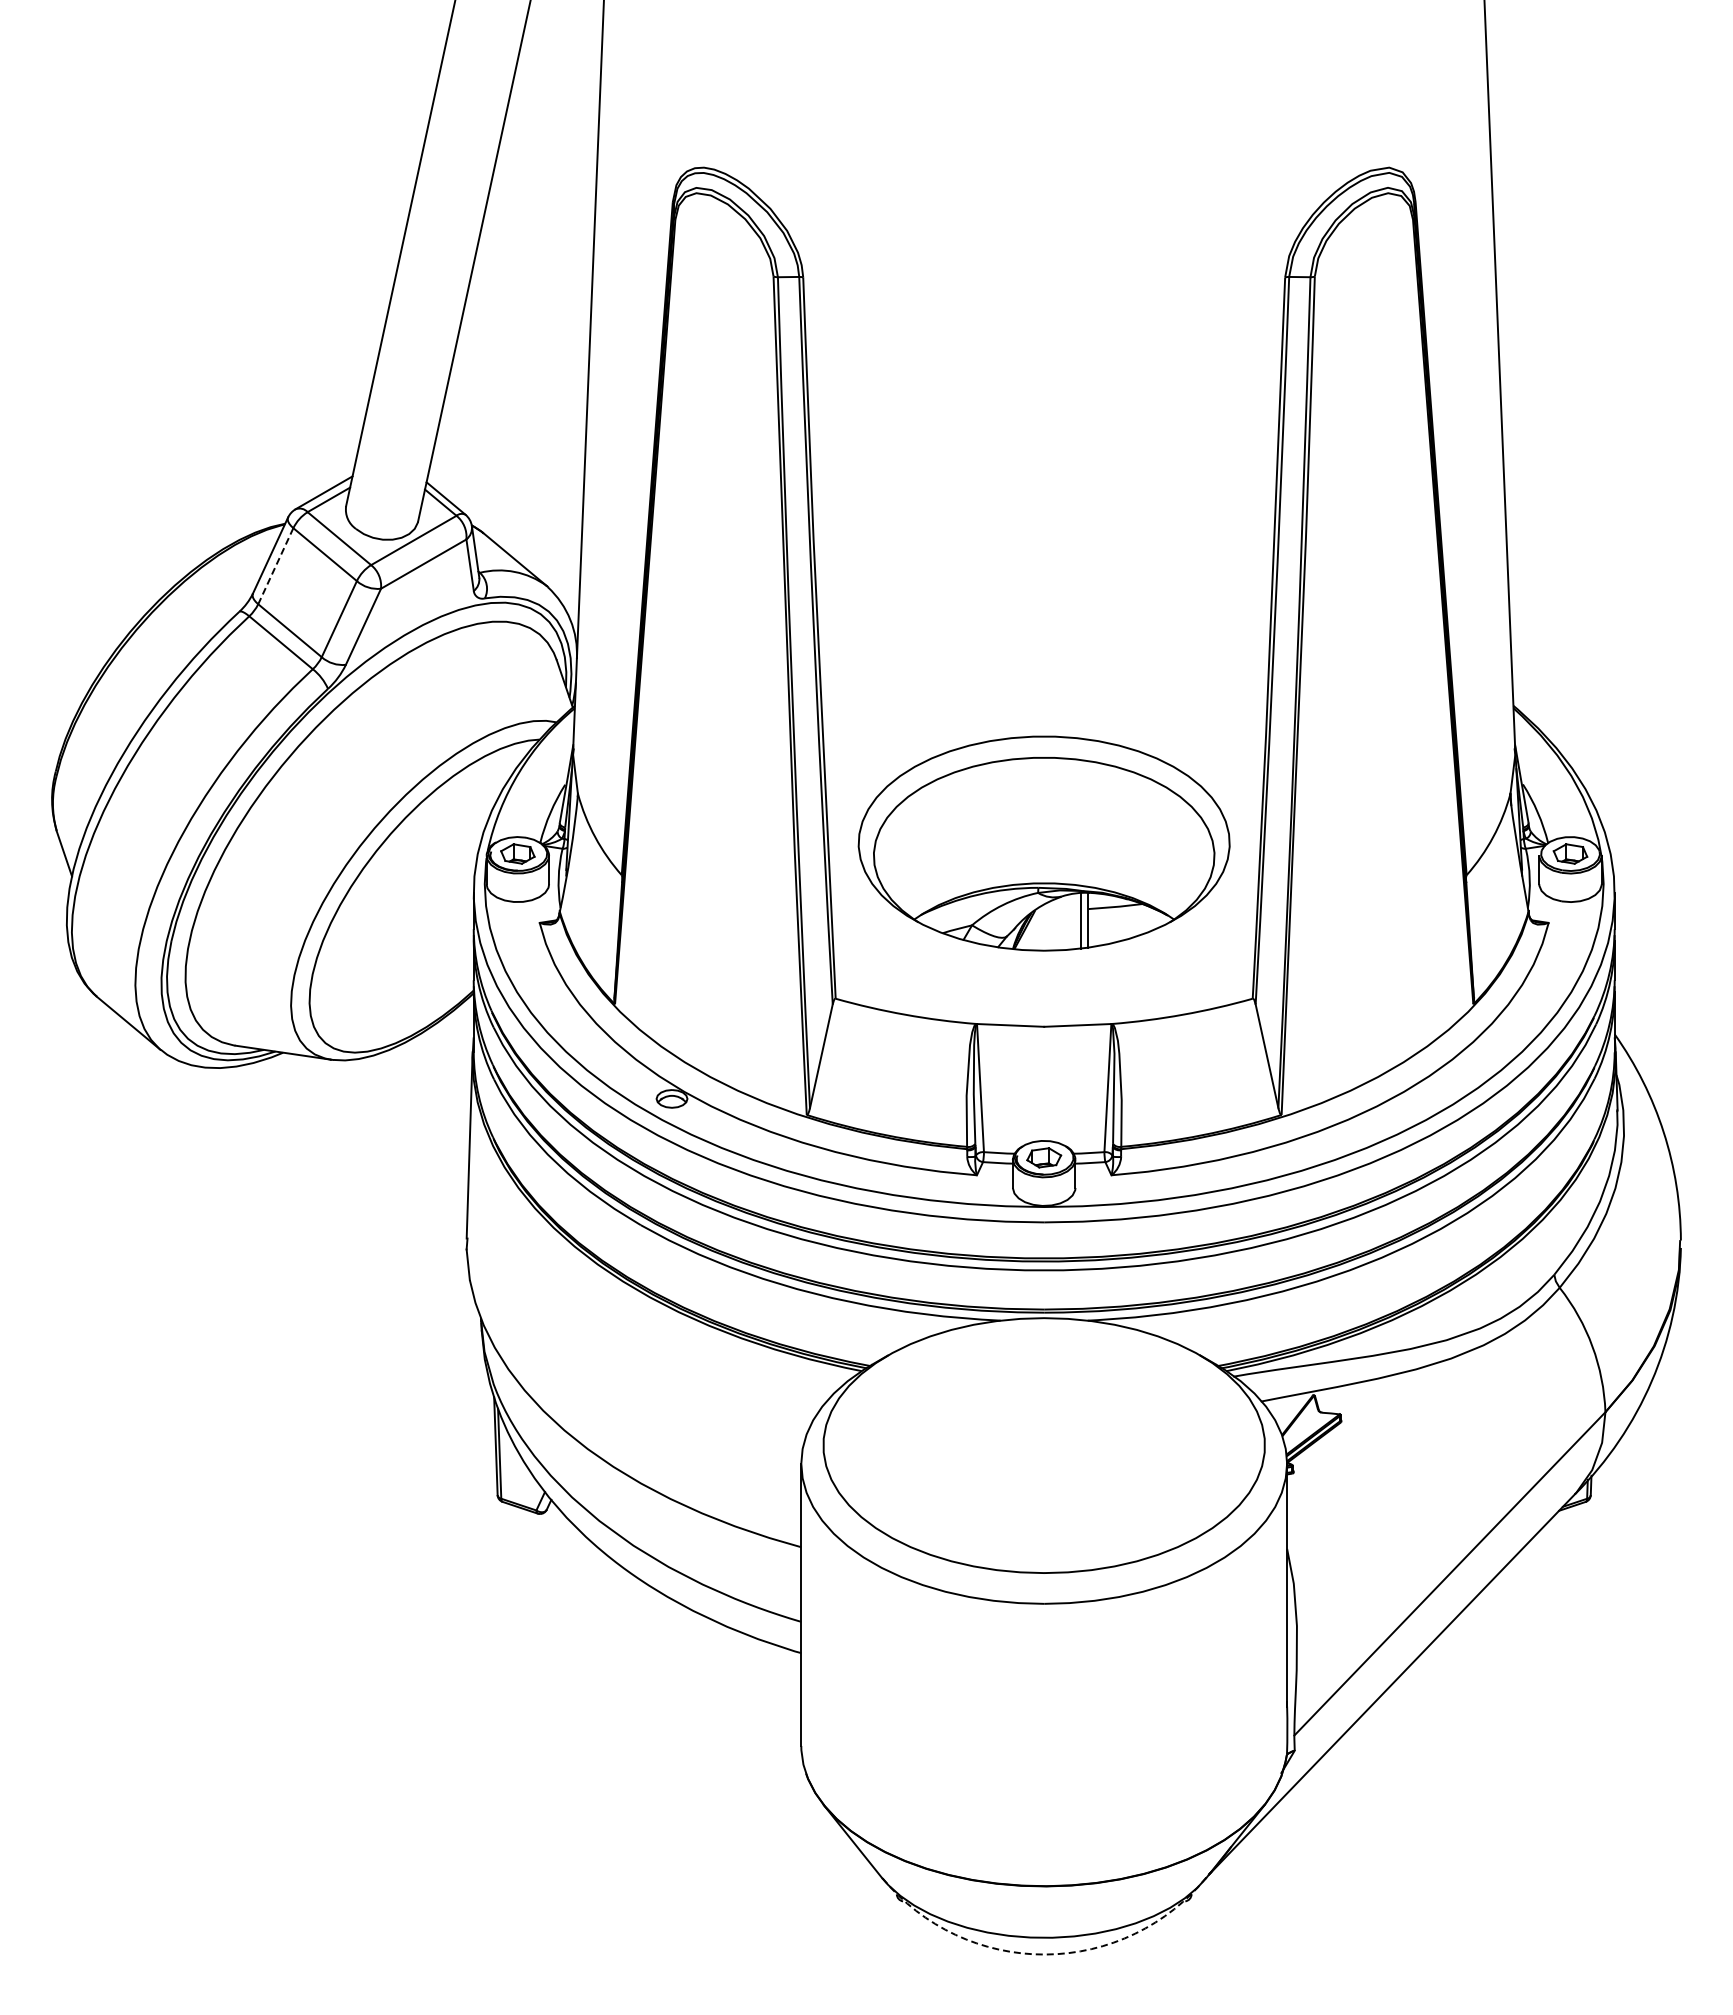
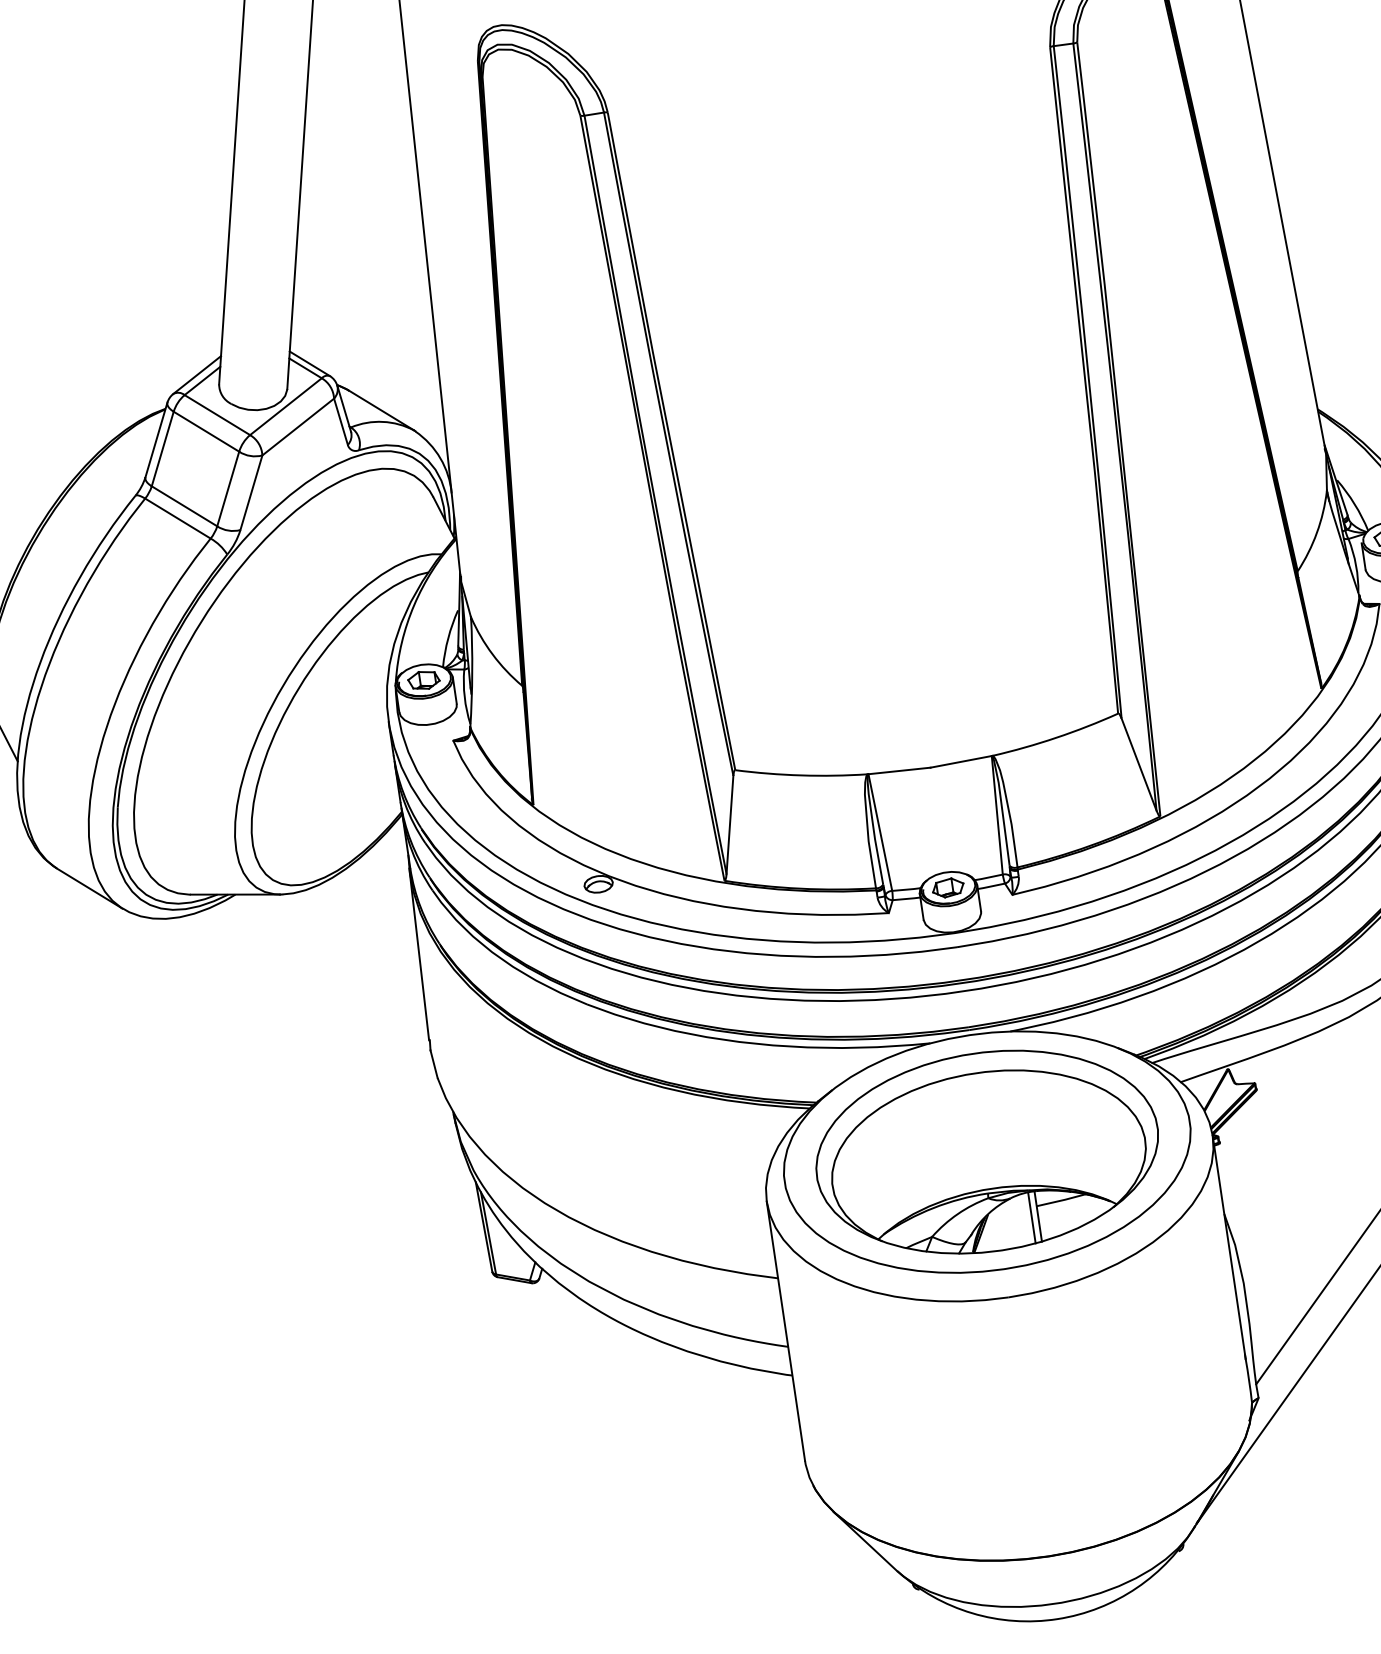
line: (275, 566) -> (162, 449), dashed -> solid
part: (1043, 843) -> (986, 1152), moved
arc: (1045, 1954) -> (1057, 1619), dashed -> solid

